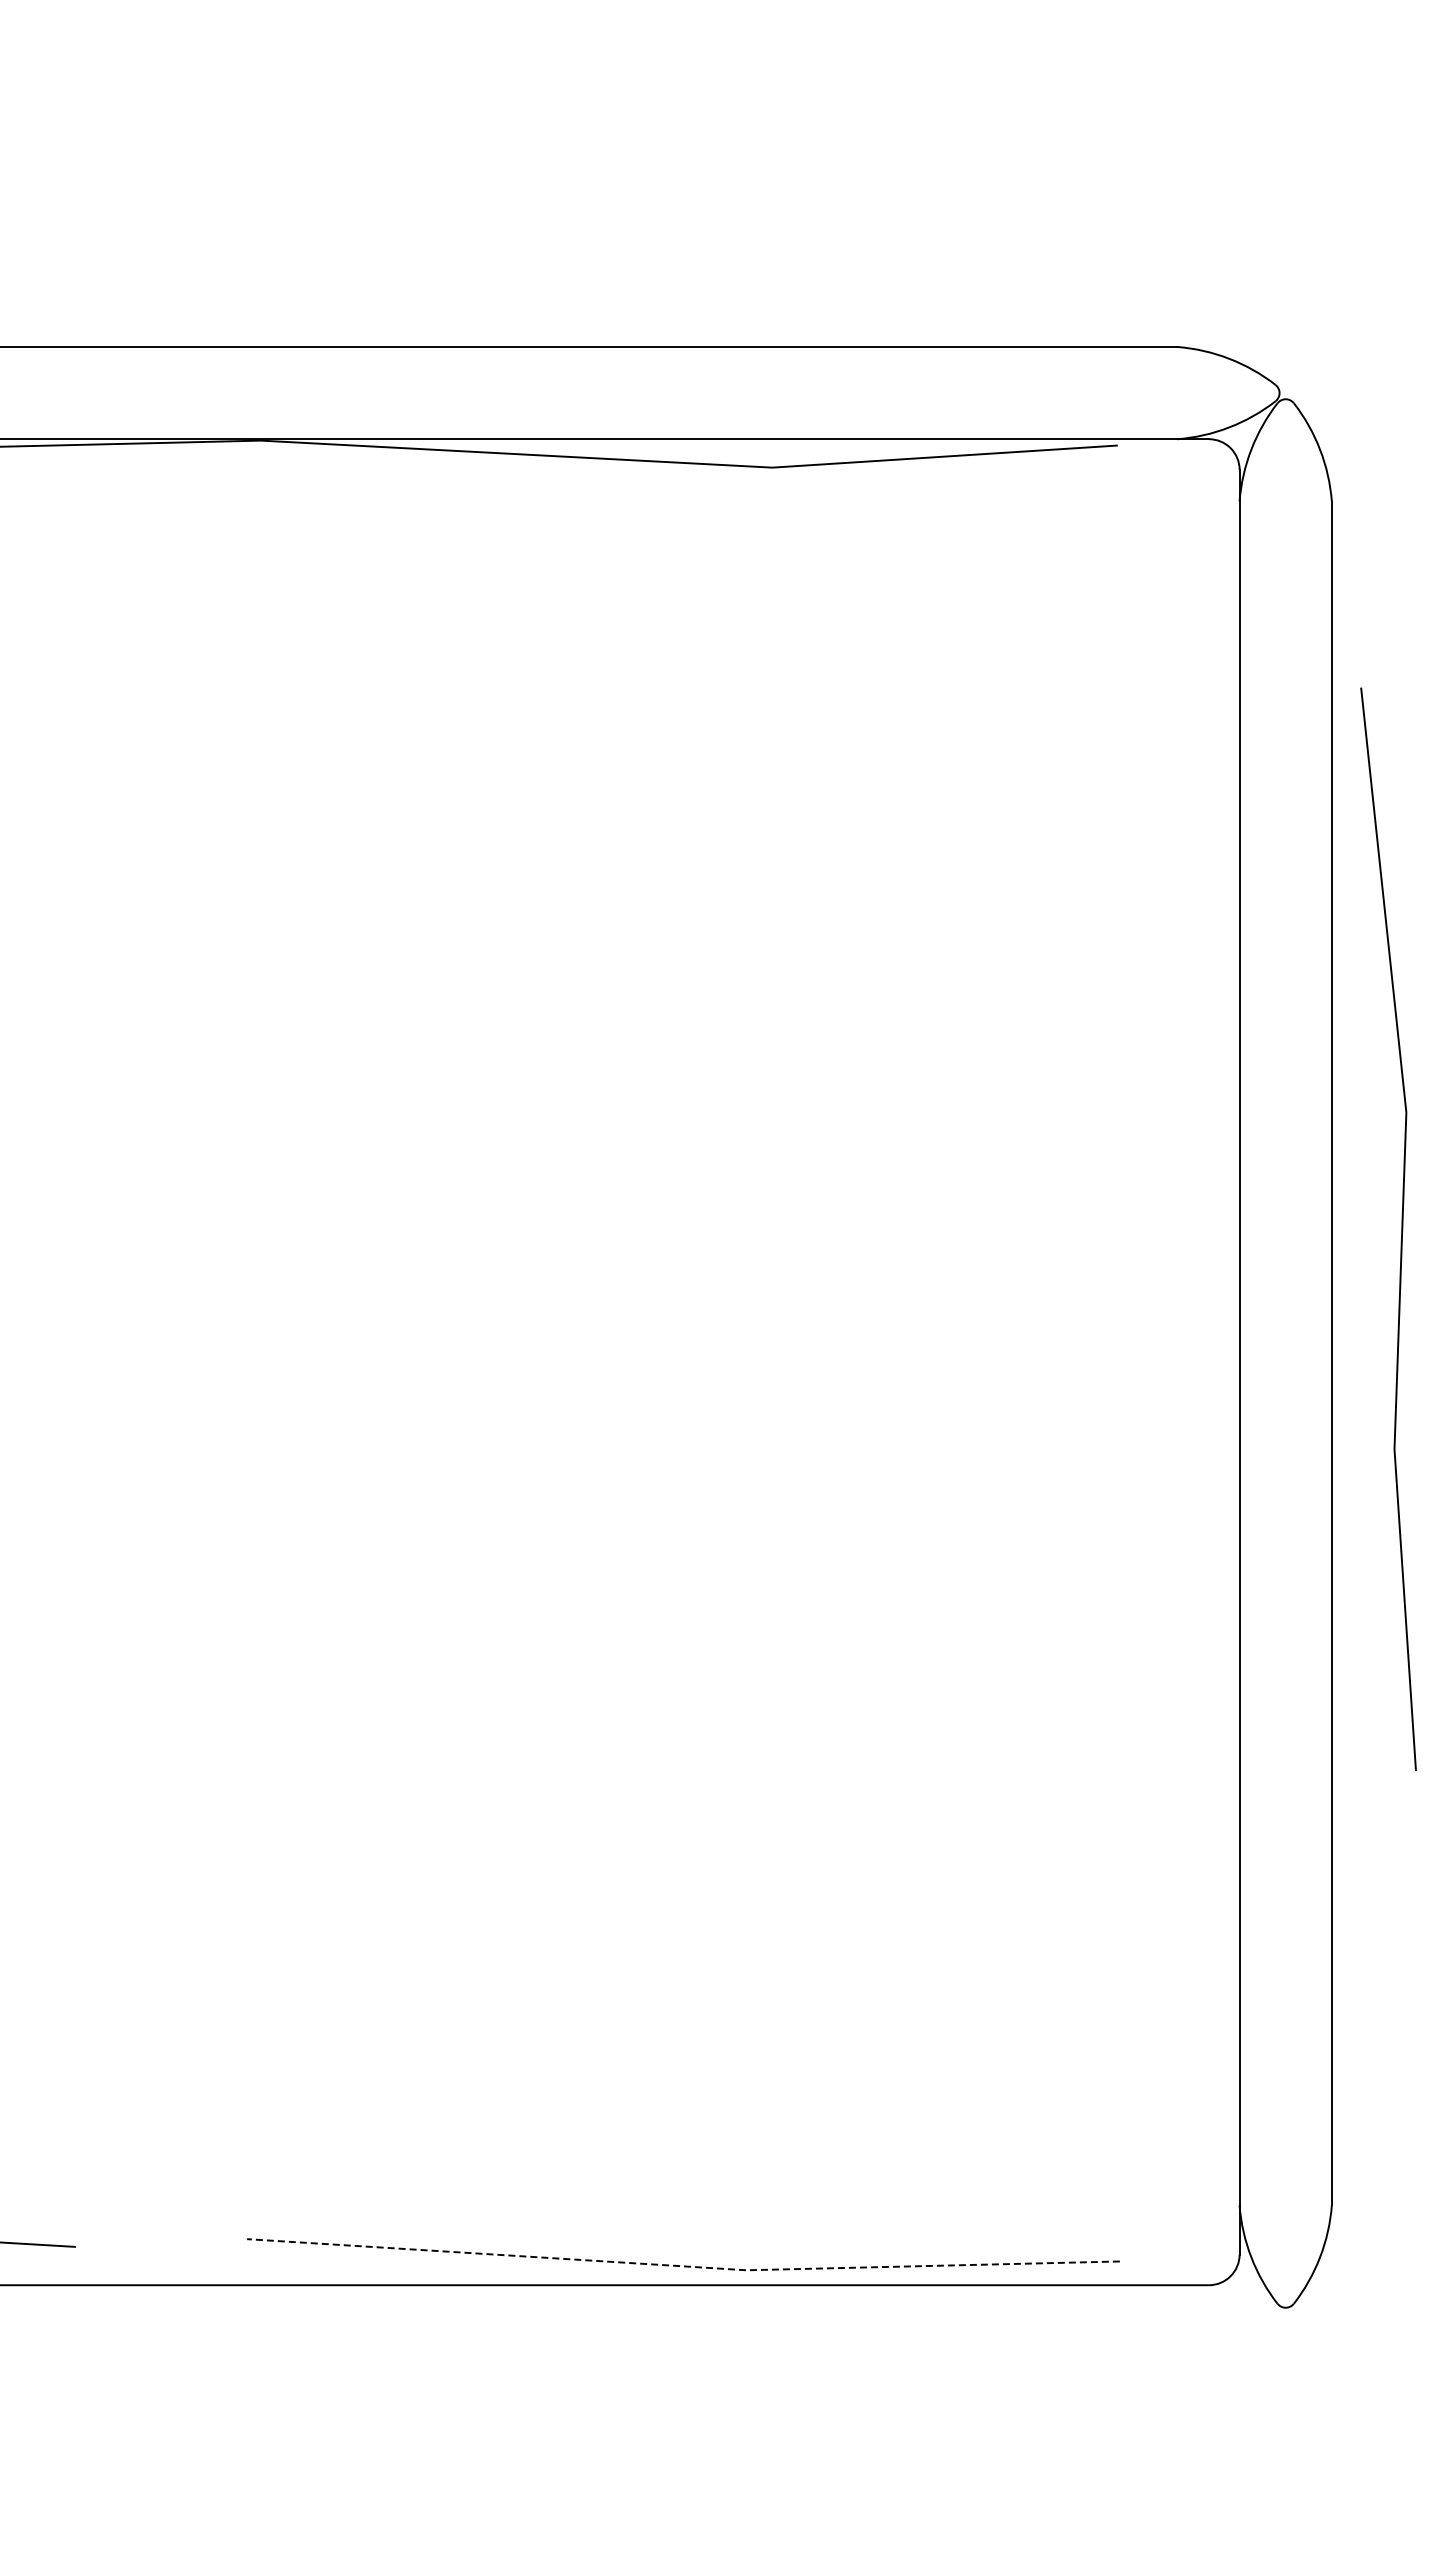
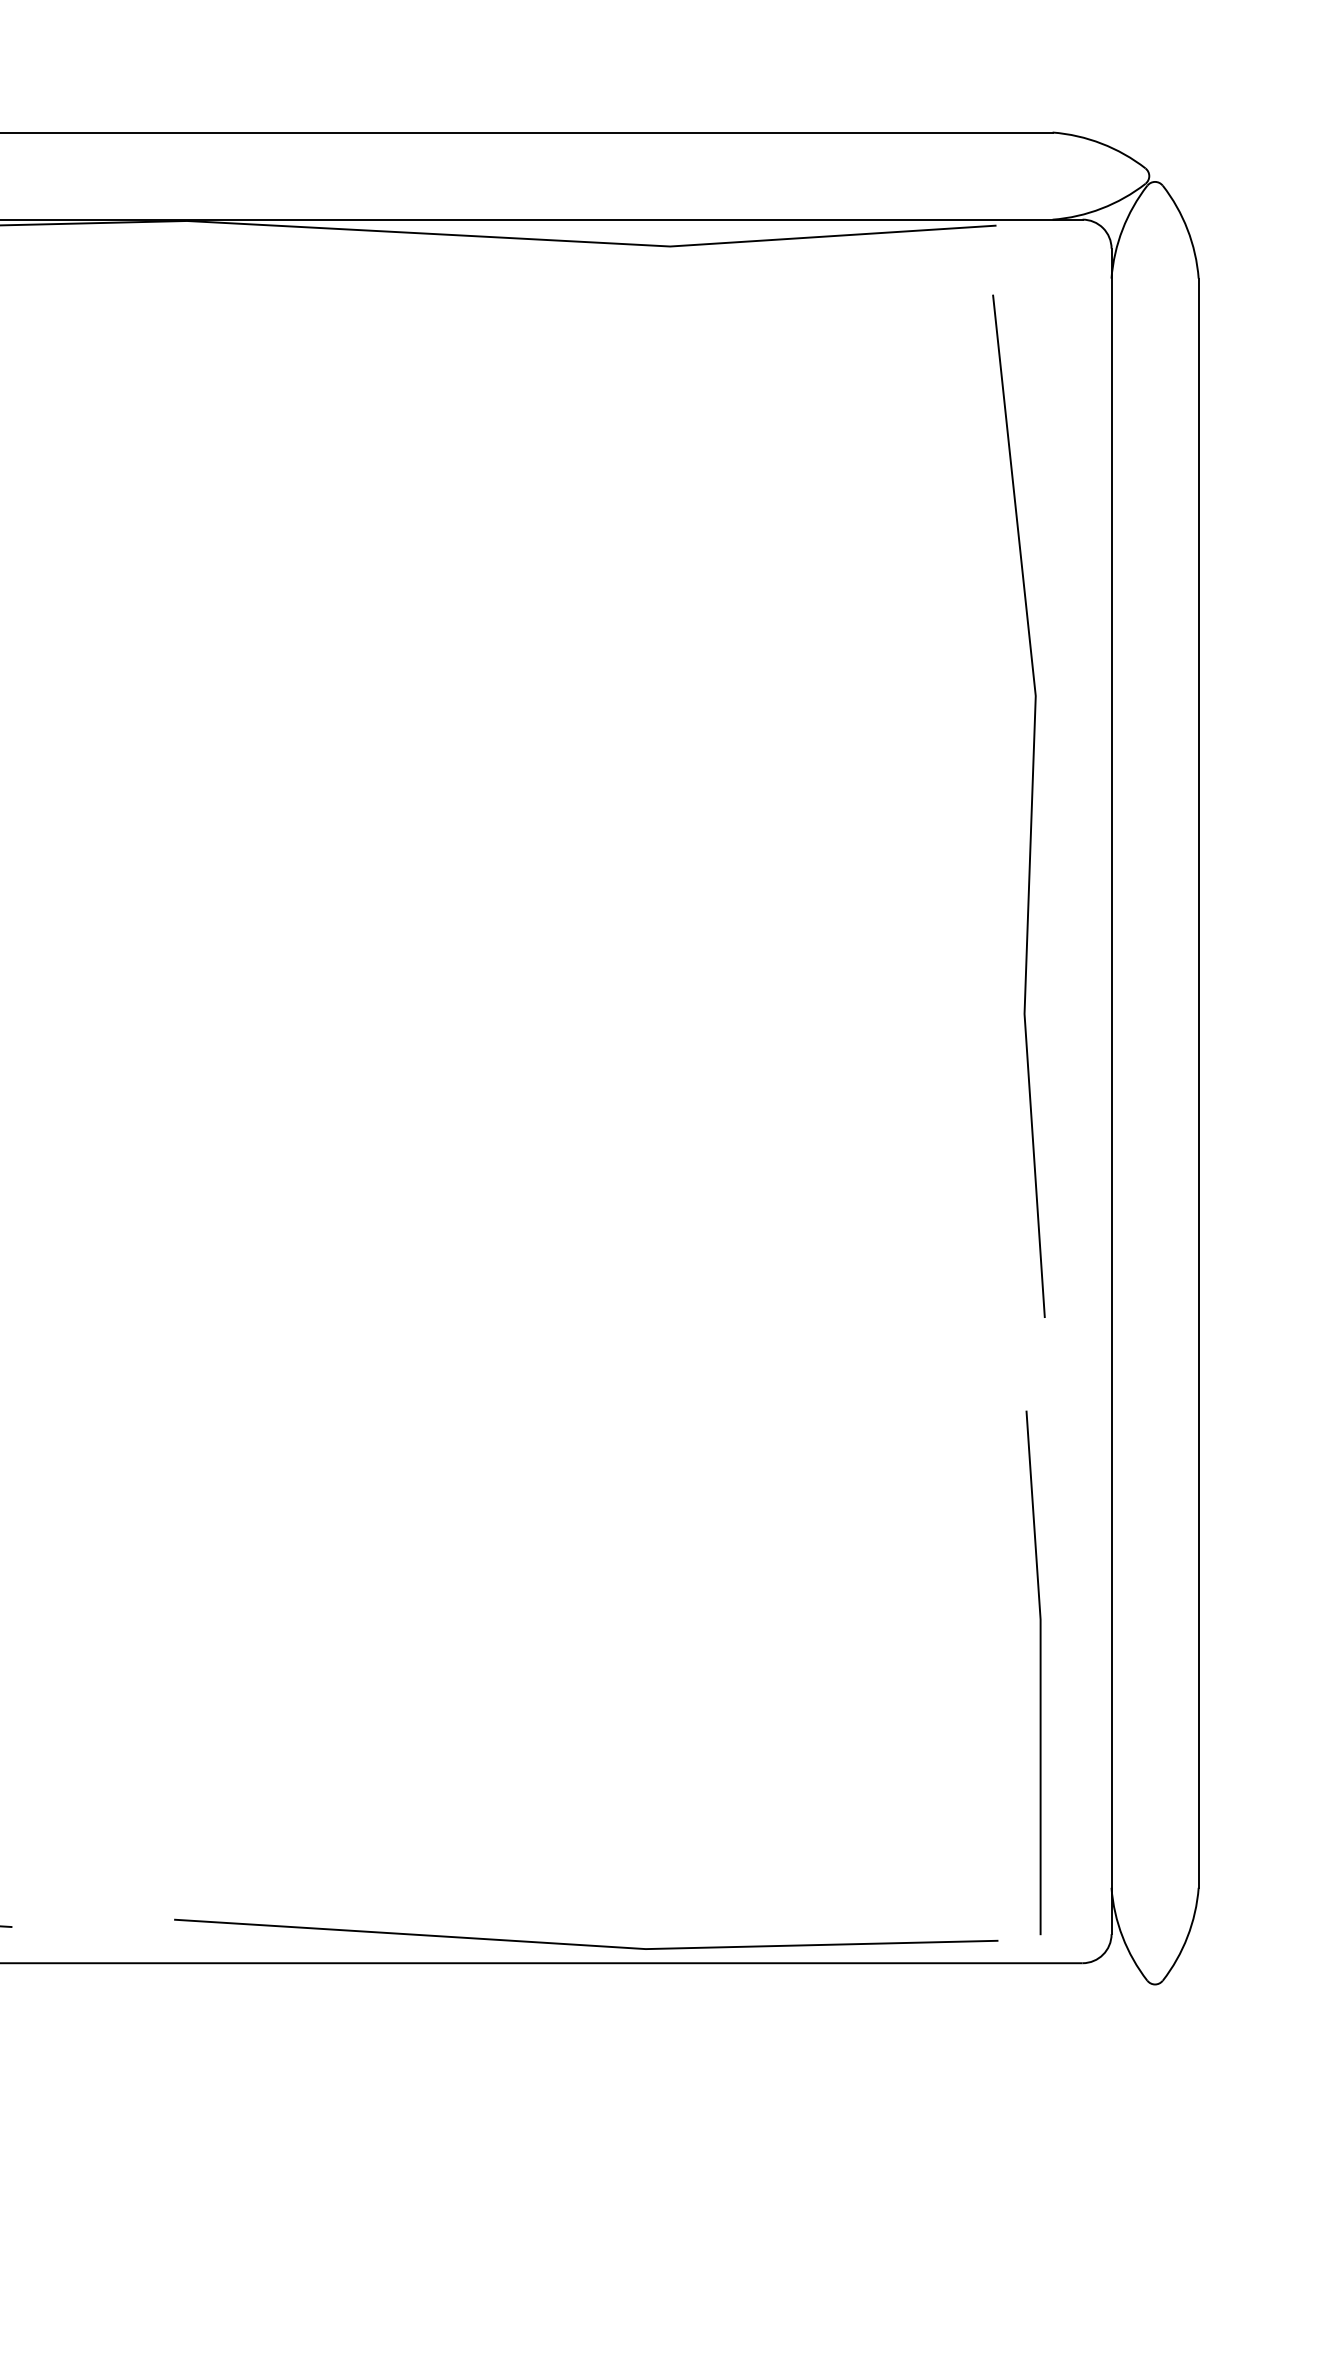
line: (1401, 1229) -> (1031, 806), moved
line: (1163, 1977) -> (1039, 1672), added
line: (683, 2266) -> (586, 1945), dashed -> solid

